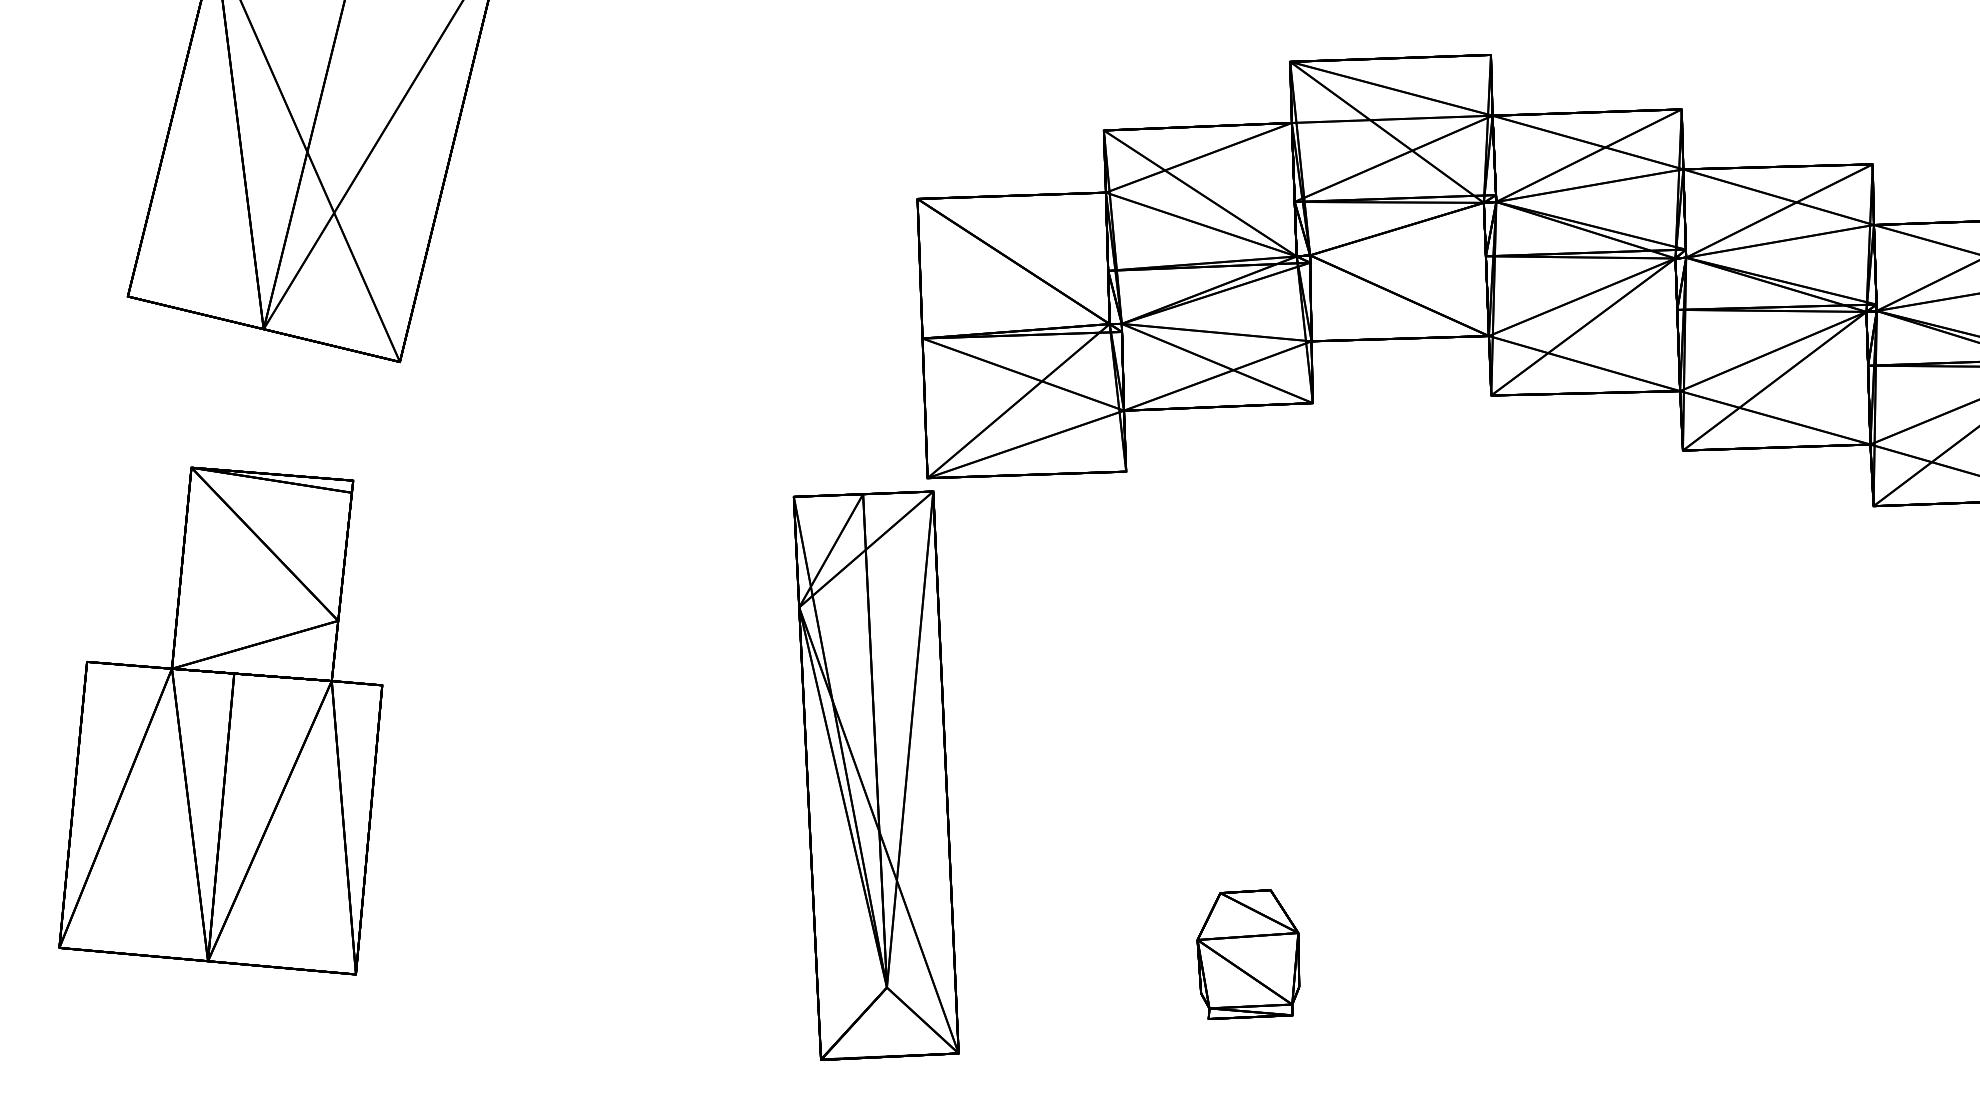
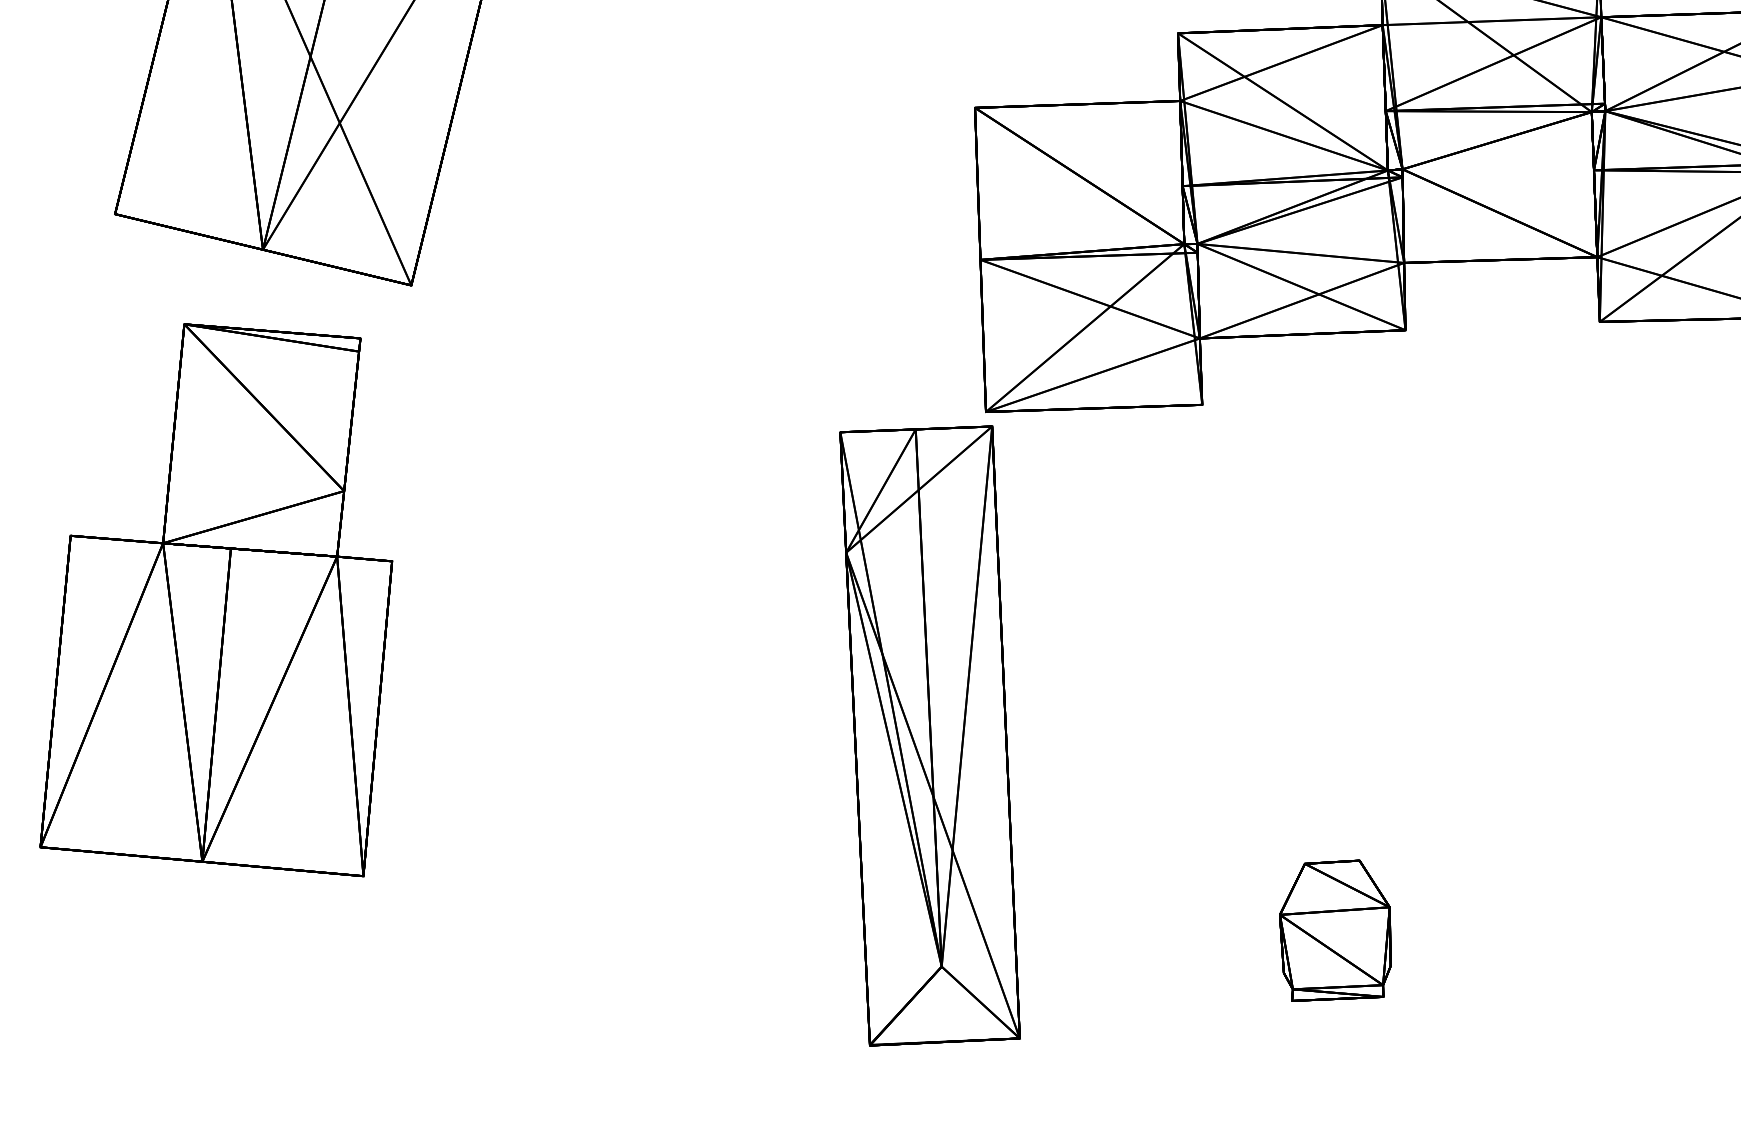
part: (220, 720) -> (215, 599), moved

